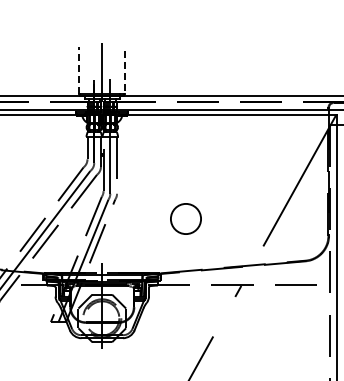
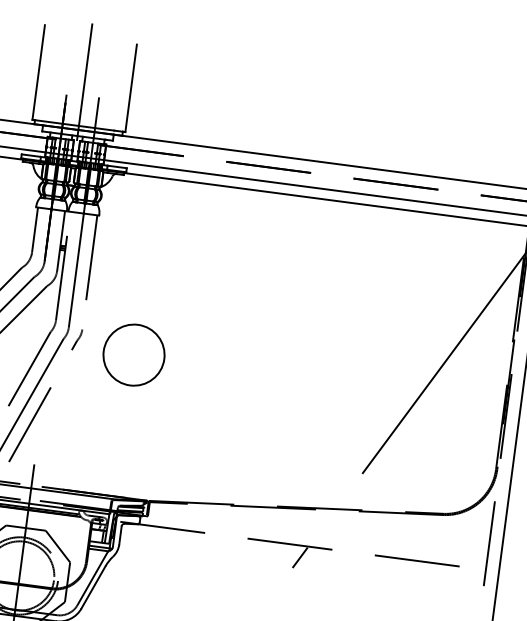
line: (79, 70) -> (39, 71), dashed -> solid
line: (125, 72) -> (131, 88), dashed -> solid
circle: (185, 218) -> (133, 353), moved

